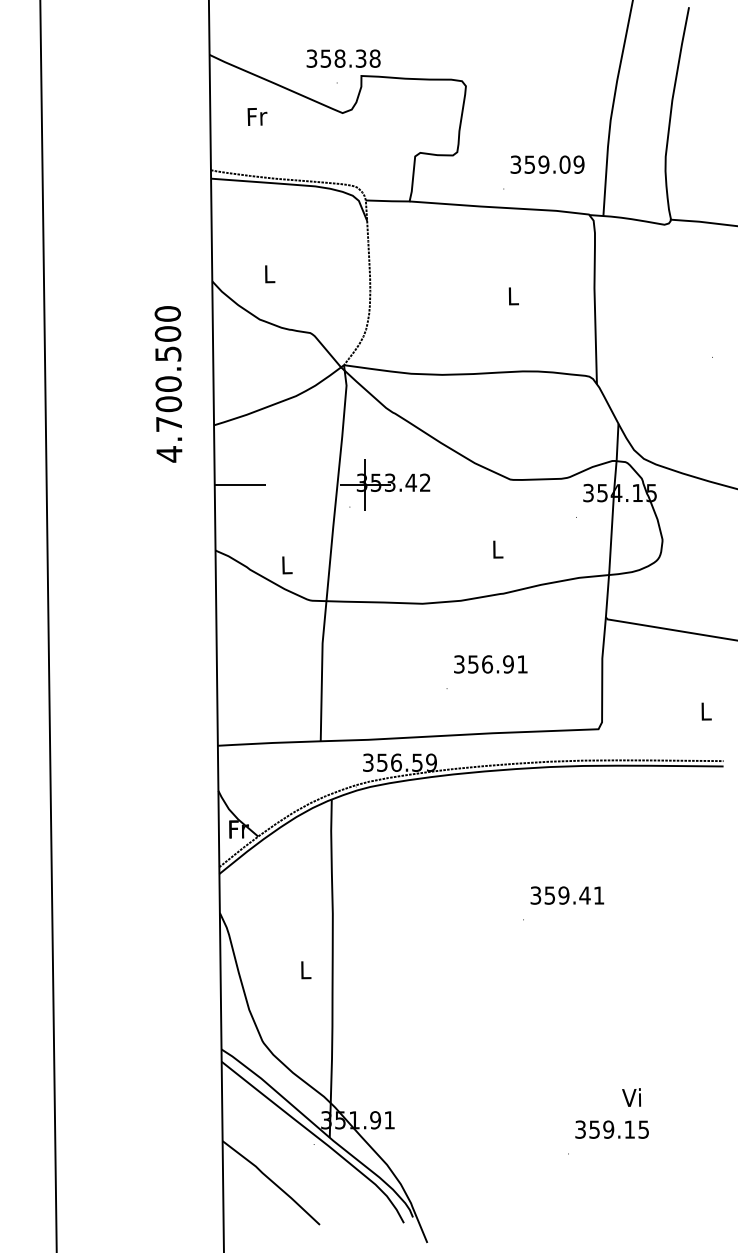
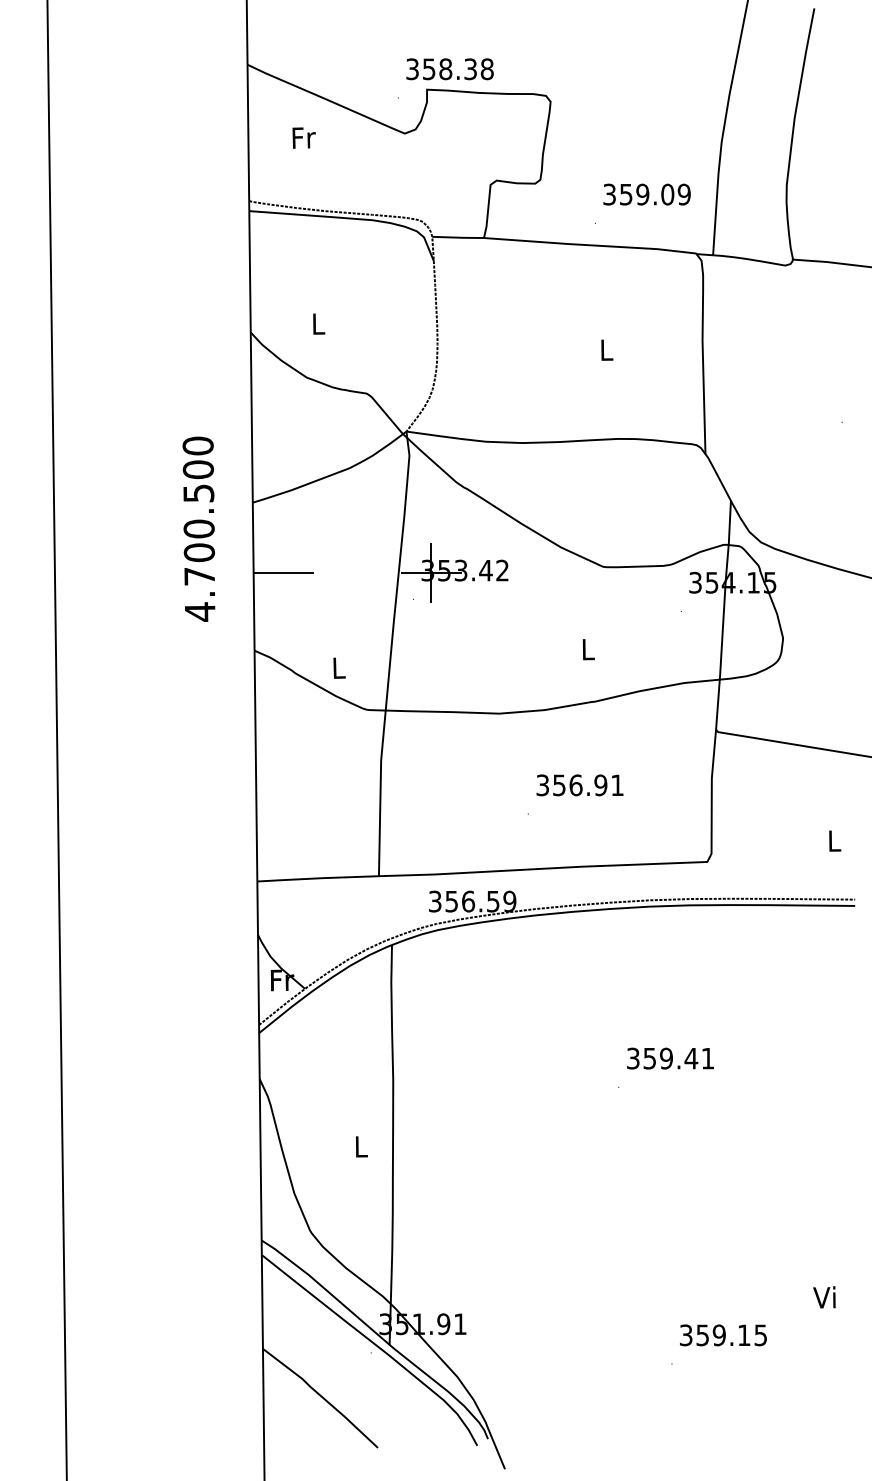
text: (343, 58) -> (449, 69), moved
text: (168, 383) -> (198, 528), moved
text: (631, 1097) -> (824, 1297), moved

